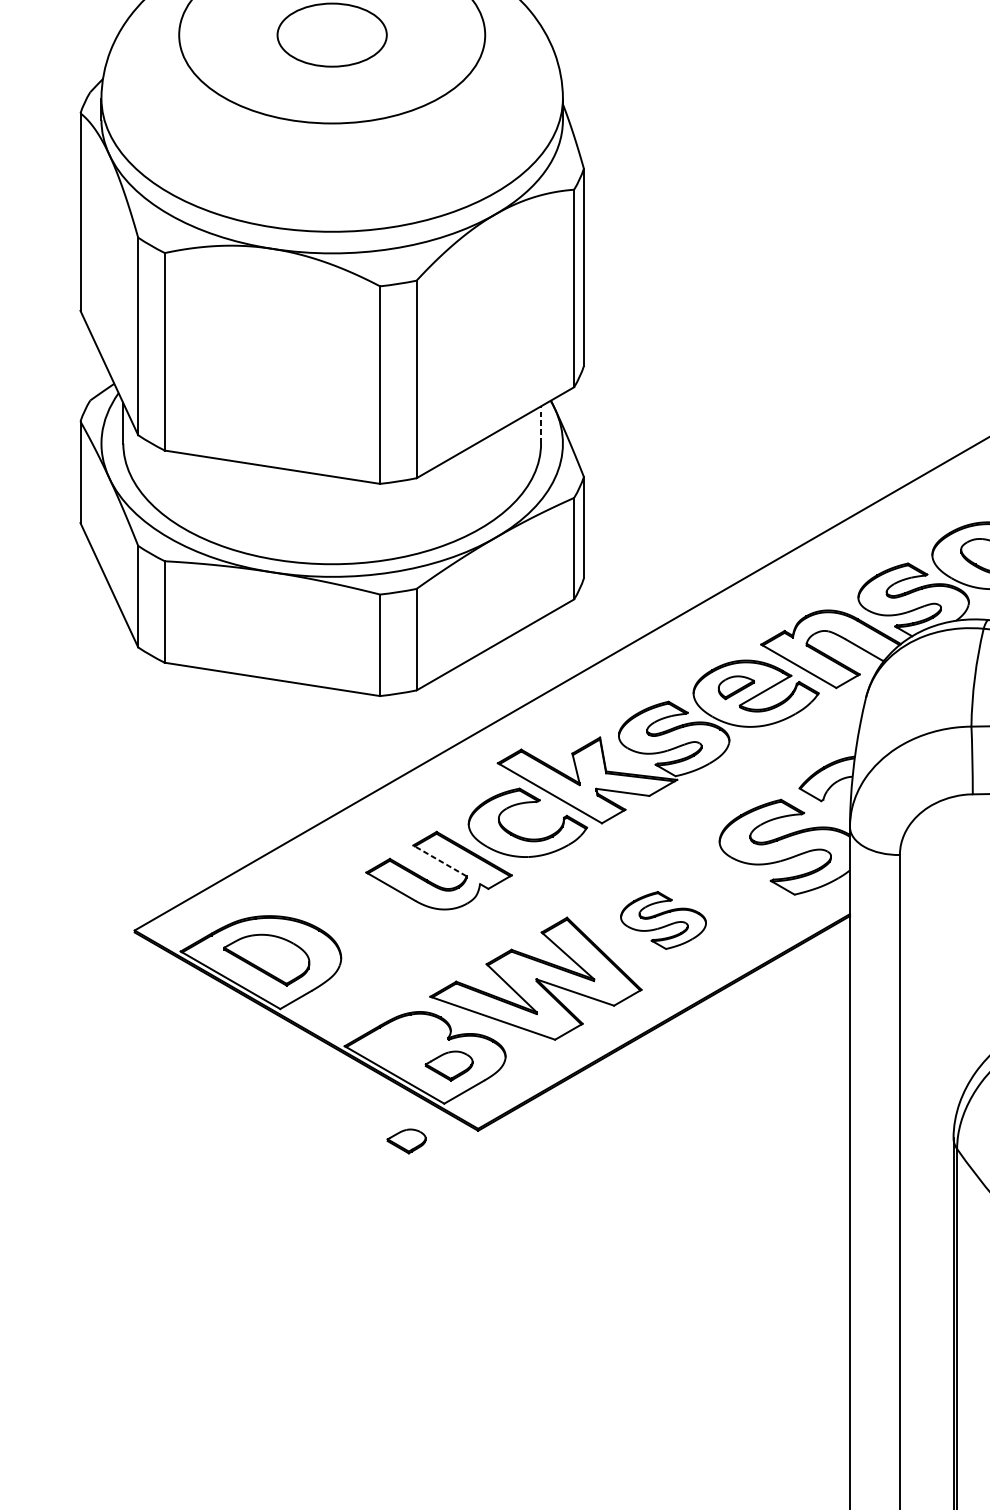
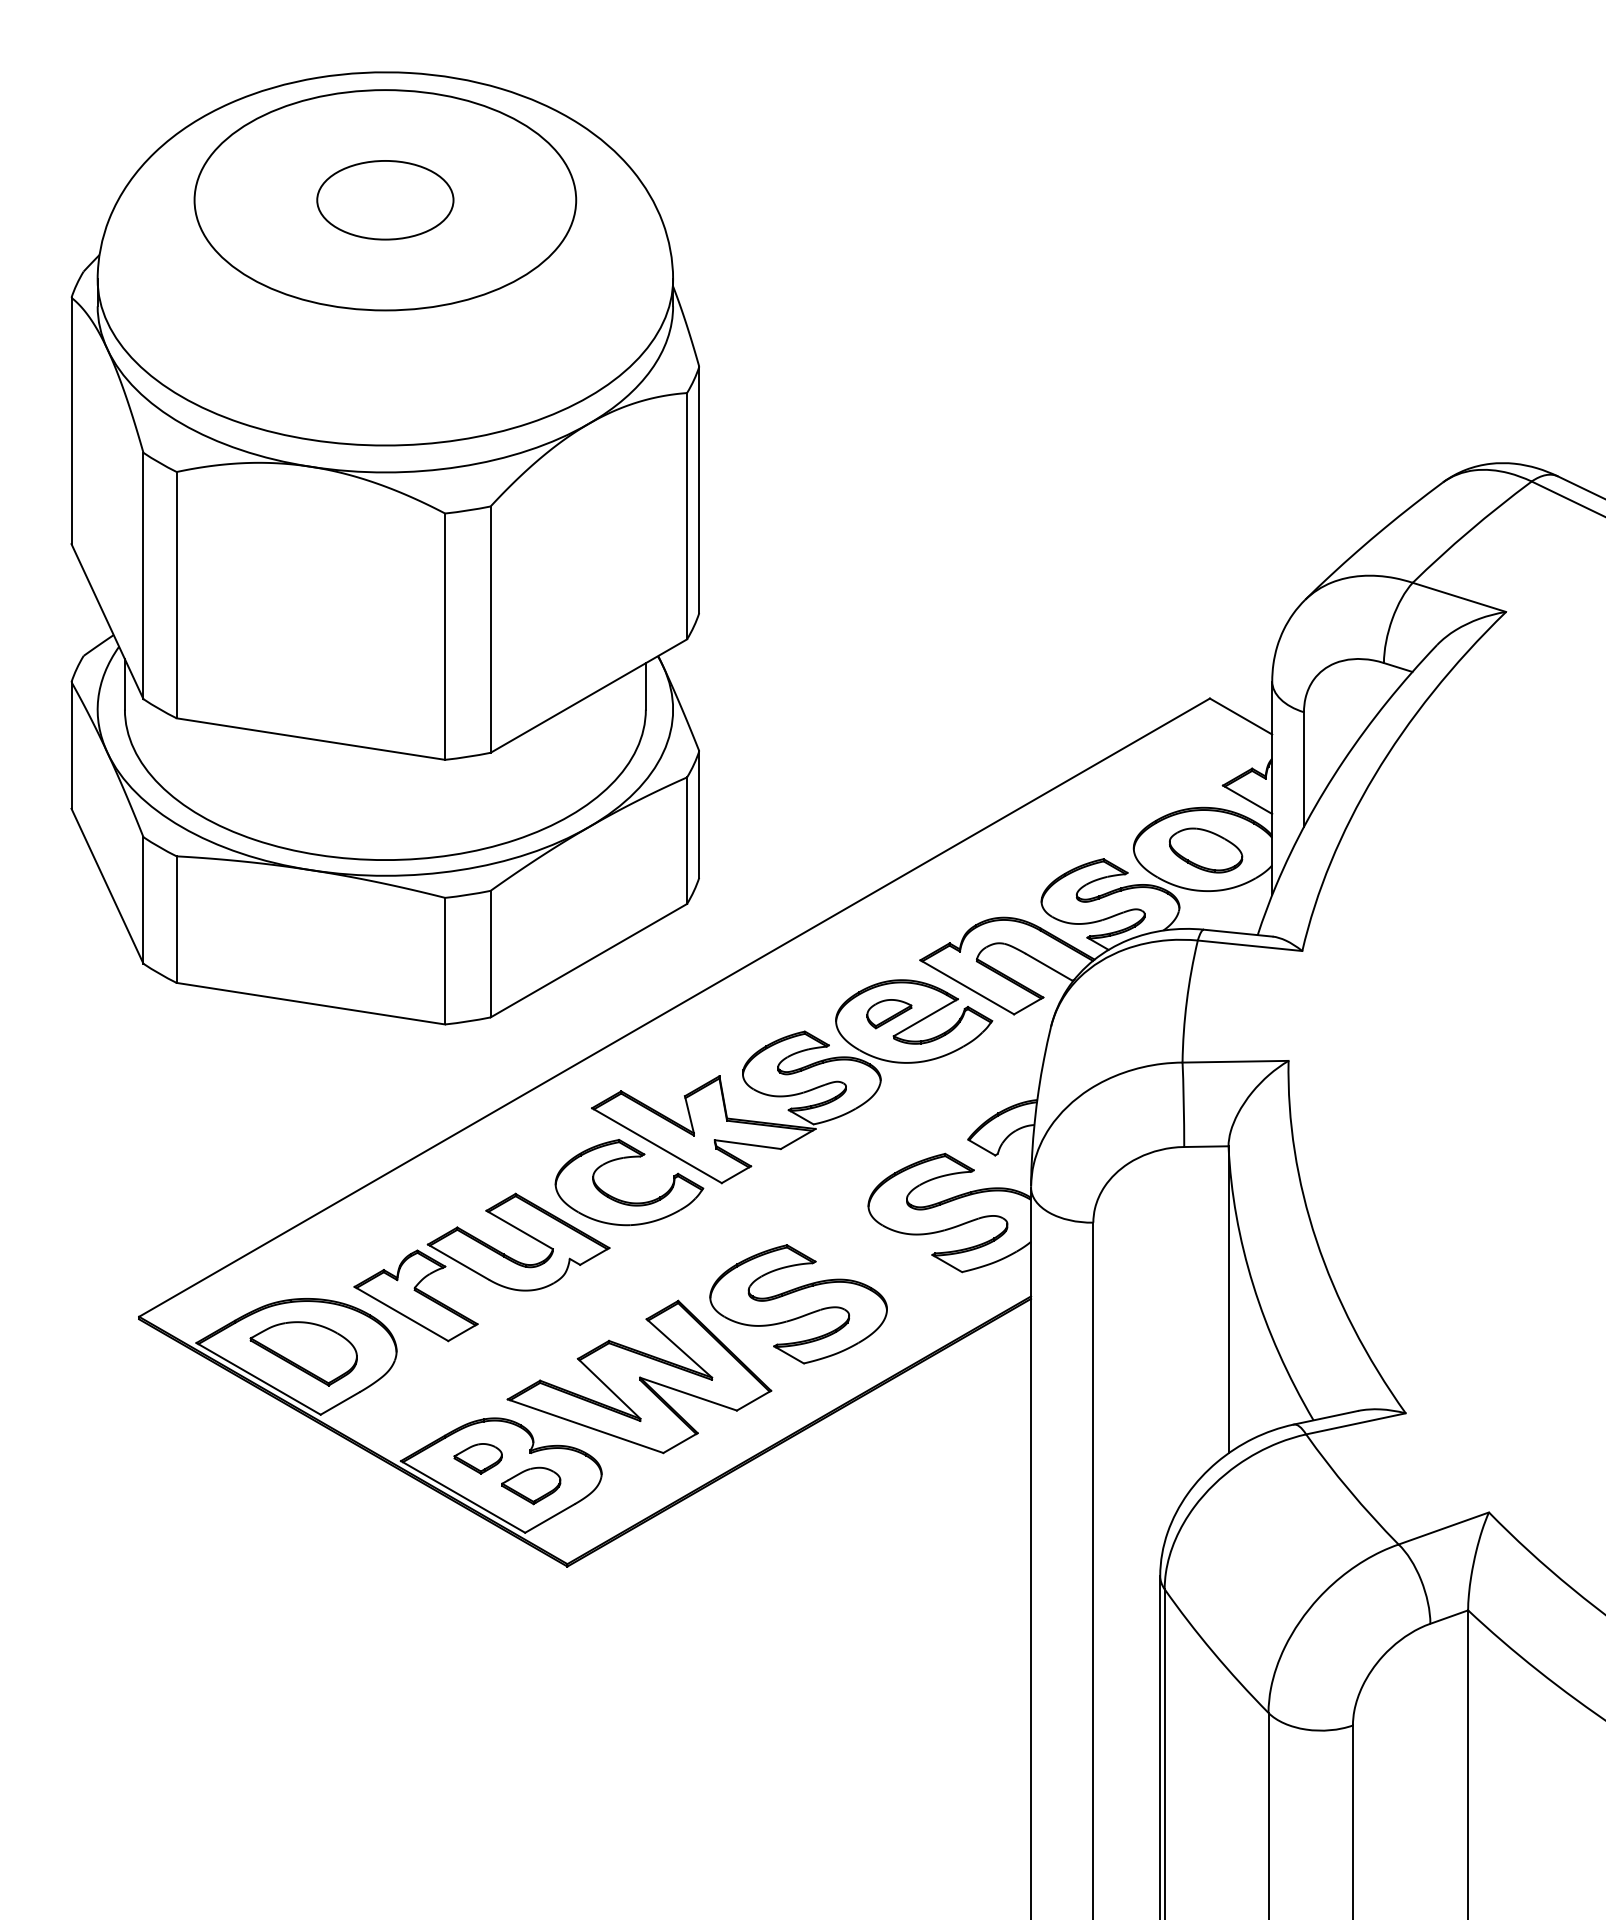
line: (540, 424) -> (645, 685), dashed -> solid
line: (439, 860) -> (519, 1229), dashed -> solid
part: (356, 913) -> (415, 1295), added
part: (663, 920) -> (798, 1304), size x1.67
part: (406, 1141) -> (477, 1458), moved

